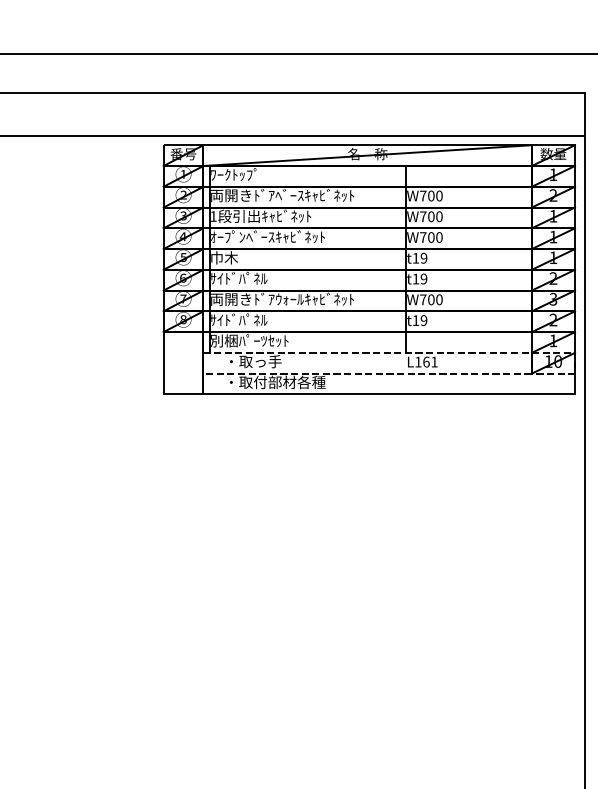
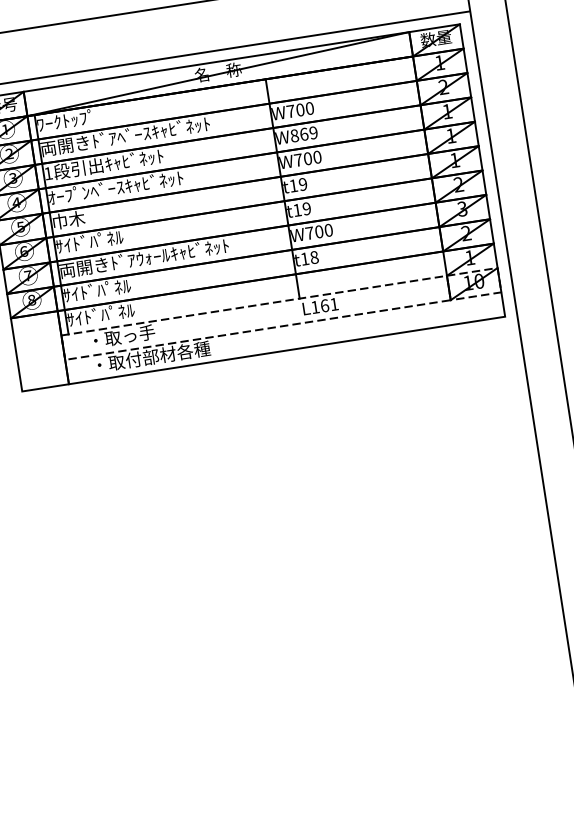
text: (431, 216) -> (304, 134), W700 -> W869
text: (423, 320) -> (313, 257), t19 -> t18
text: (249, 340) -> (113, 312), 別梱ﾊﾟｰﾂｾｯﾄ -> ｻｲﾄﾞﾊﾟﾈﾙ

